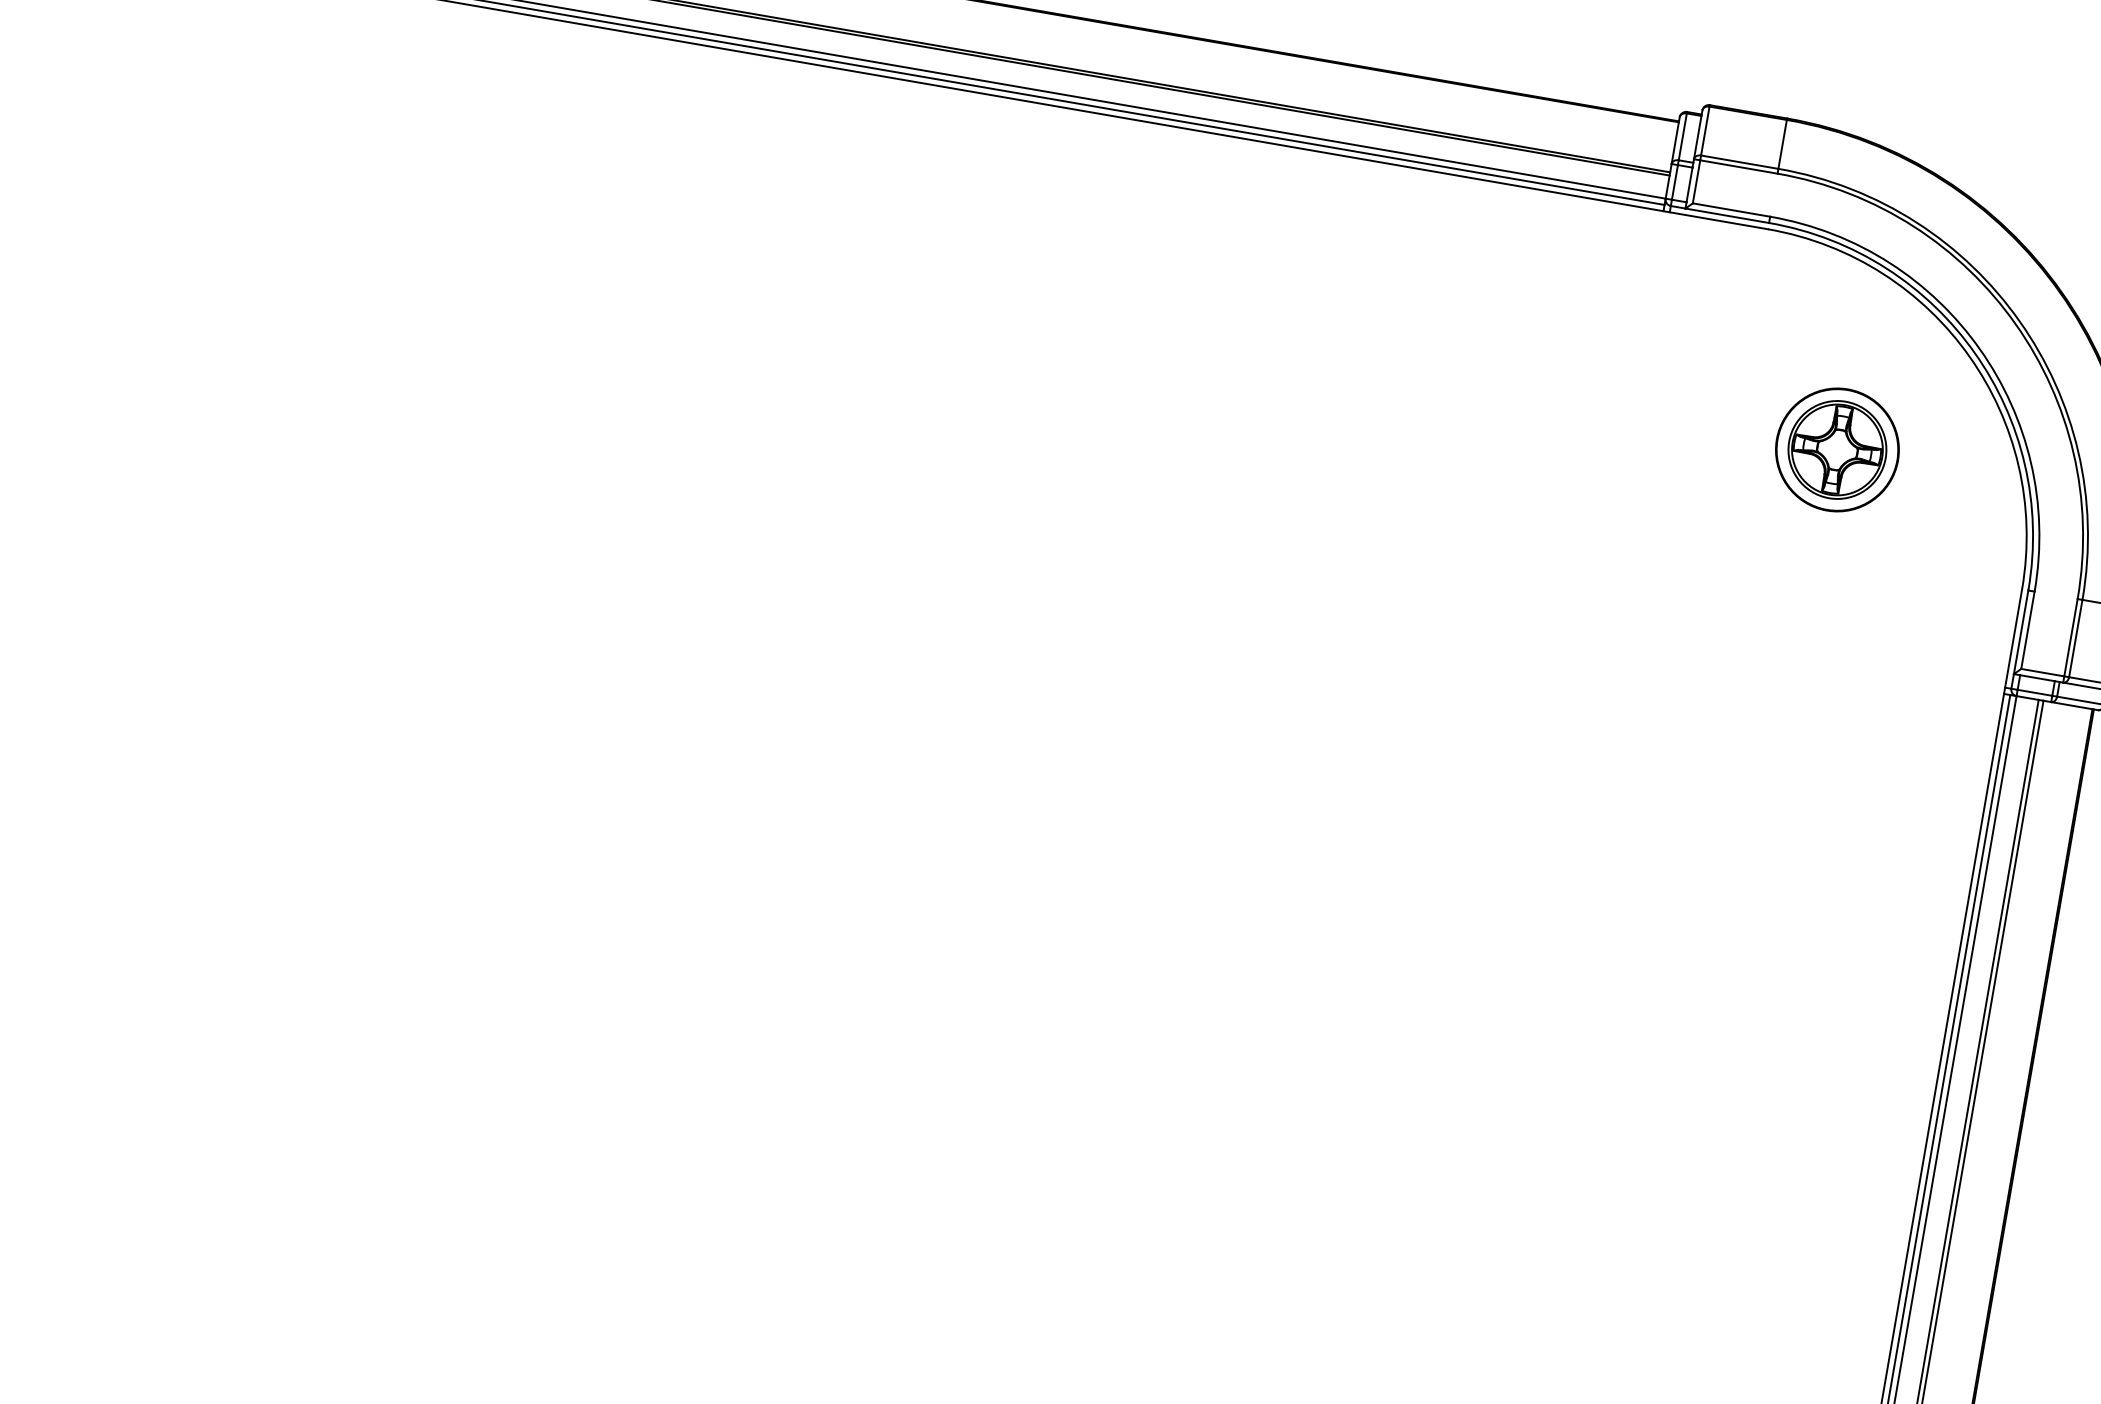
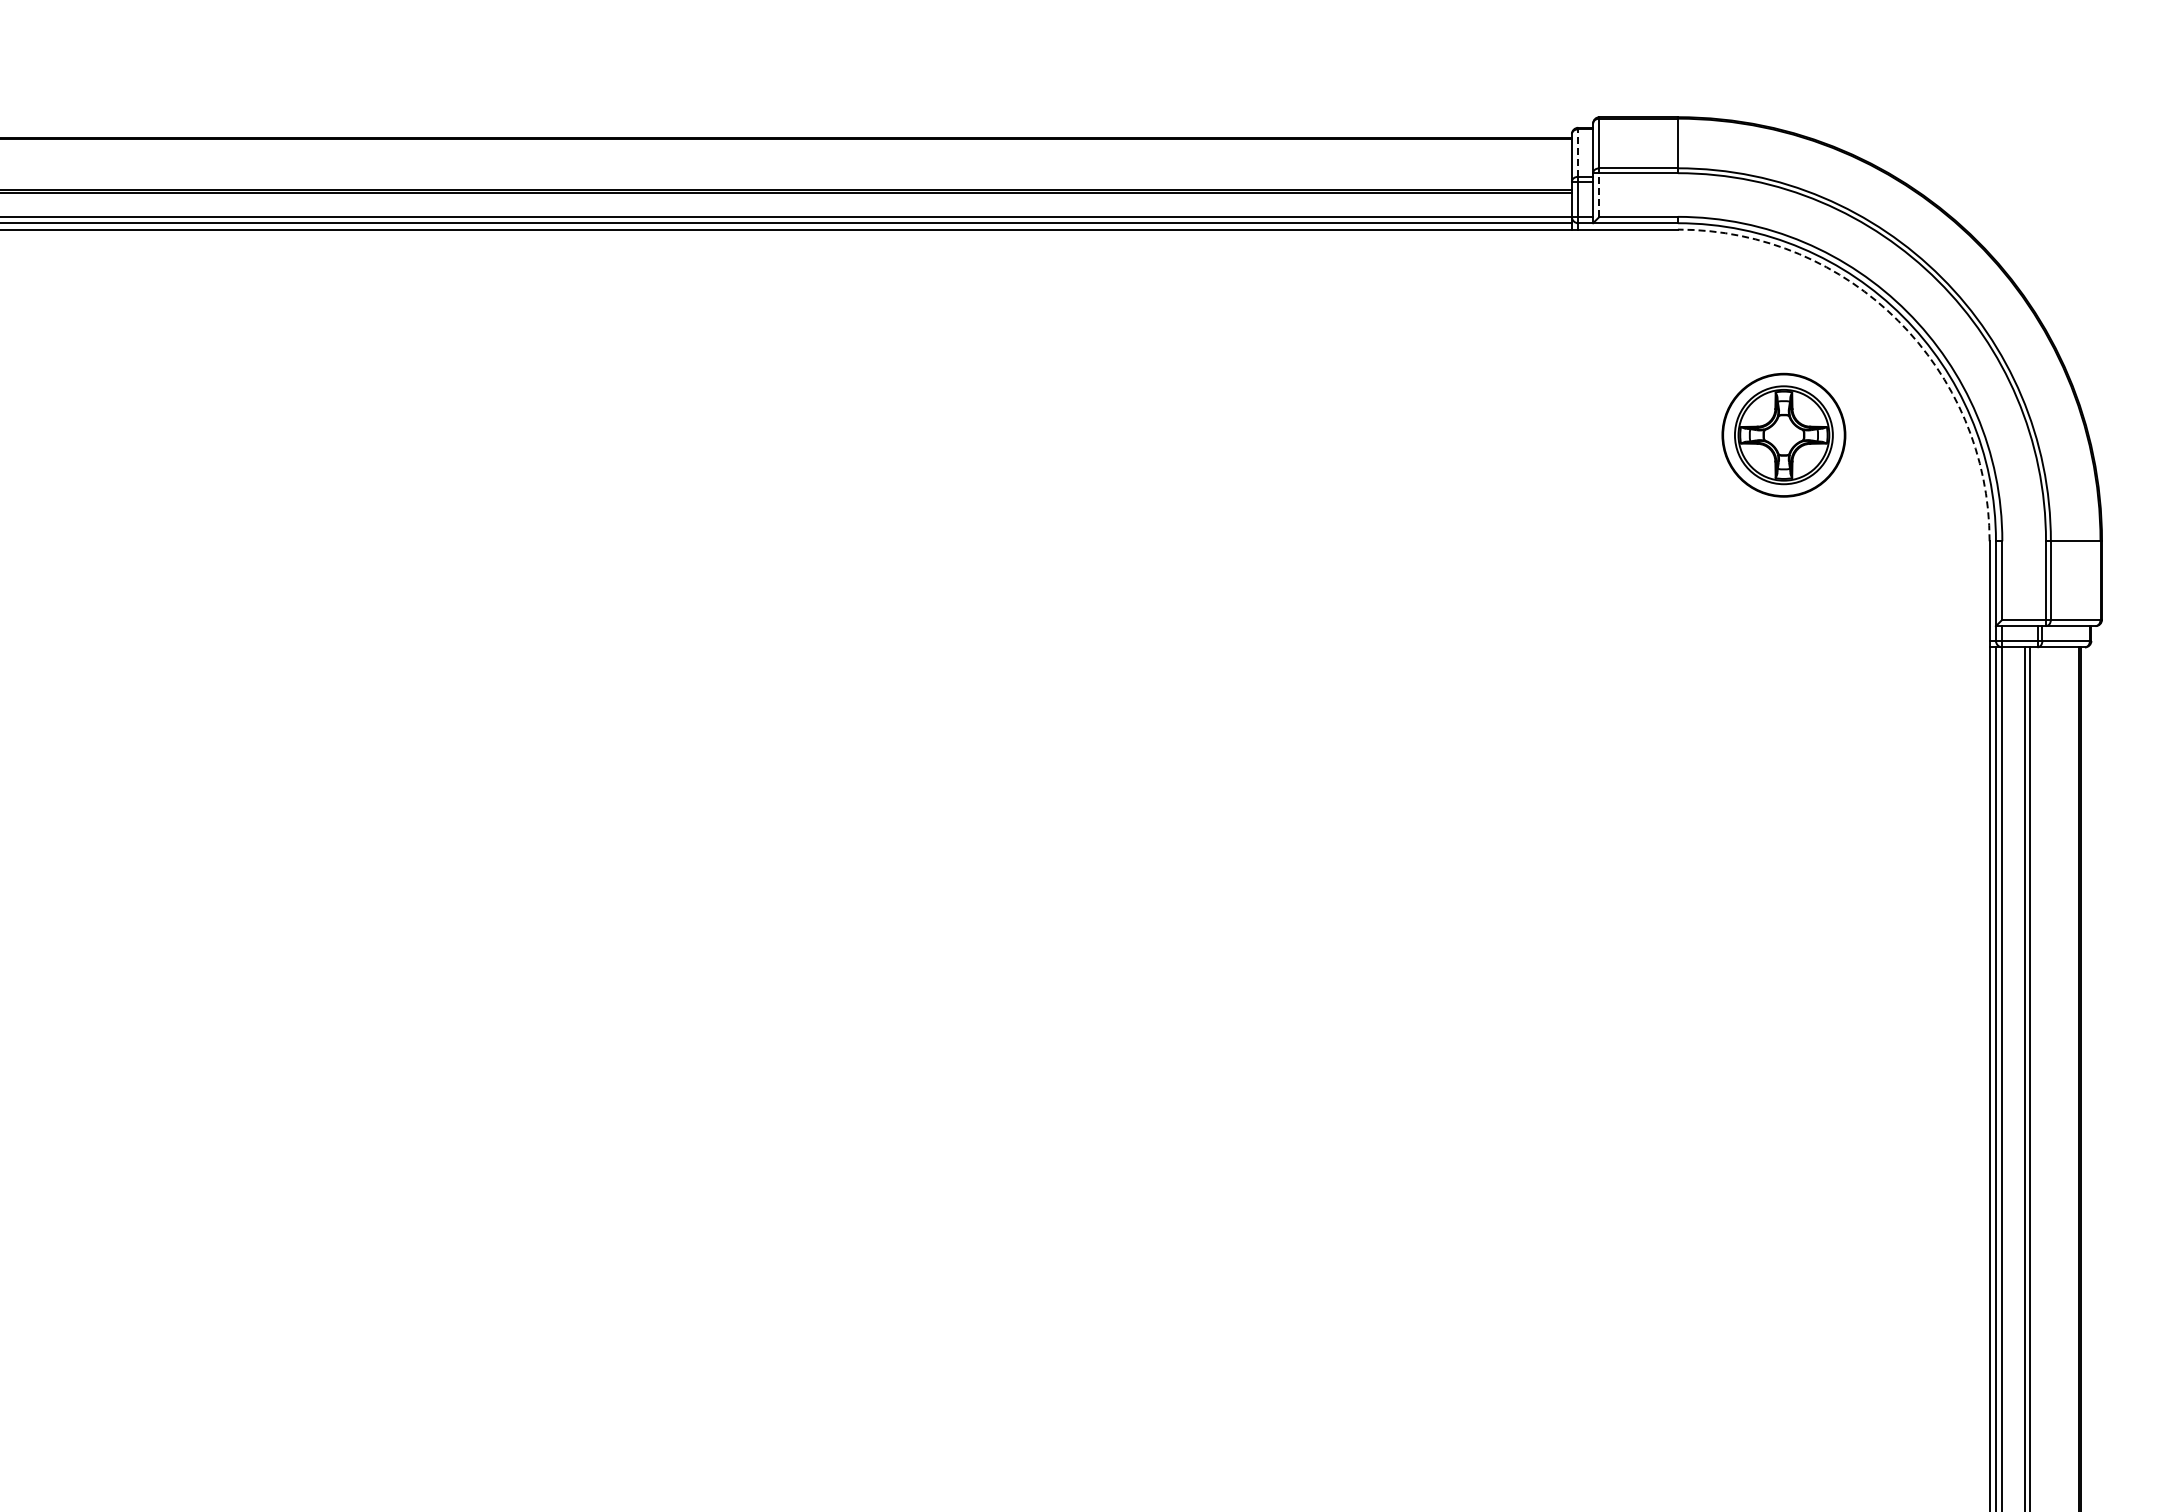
line: (1682, 137) -> (1578, 153), solid -> dashed
line: (1696, 182) -> (1599, 195), solid -> dashed
arc: (1969, 356) -> (1898, 320), solid -> dashed

